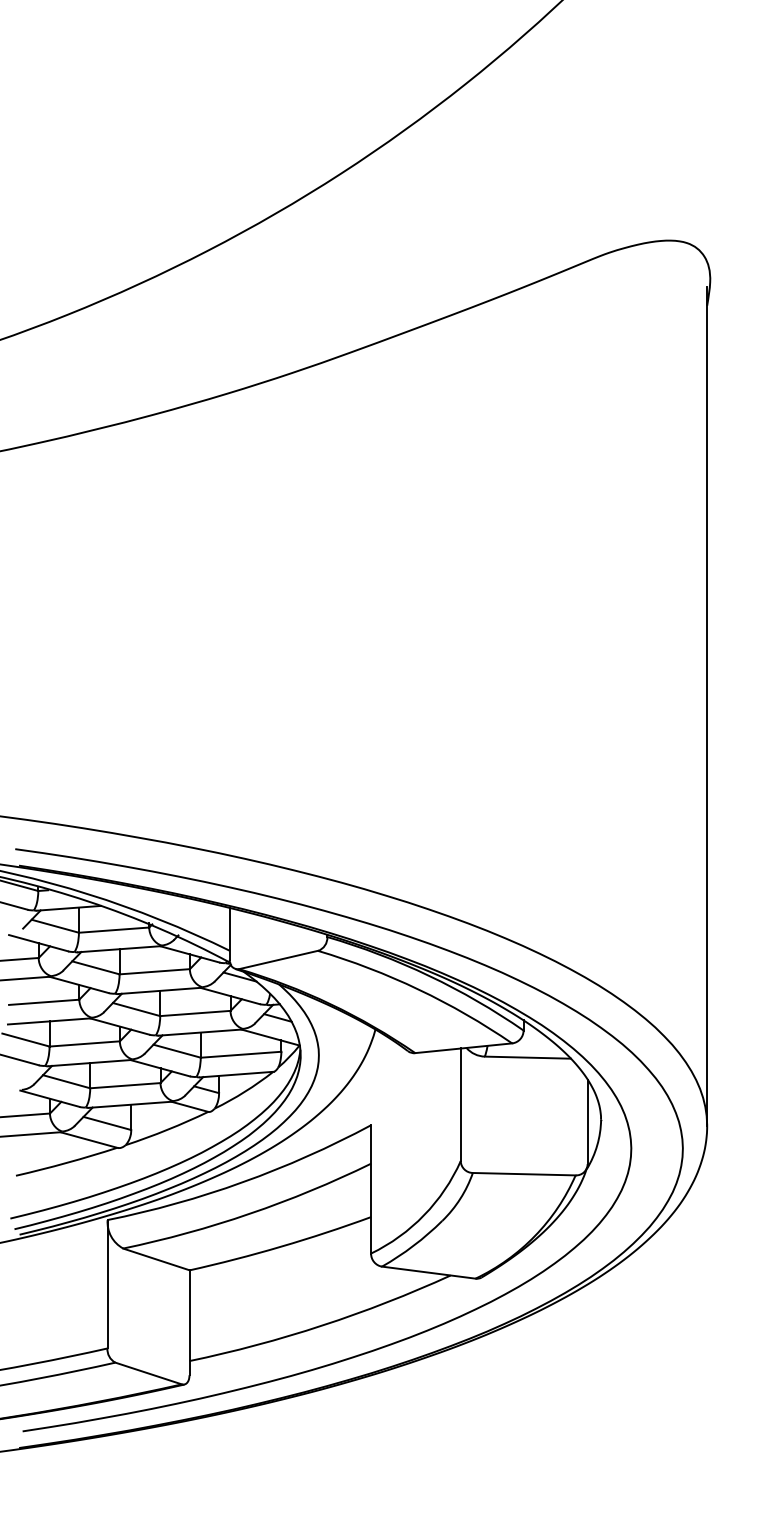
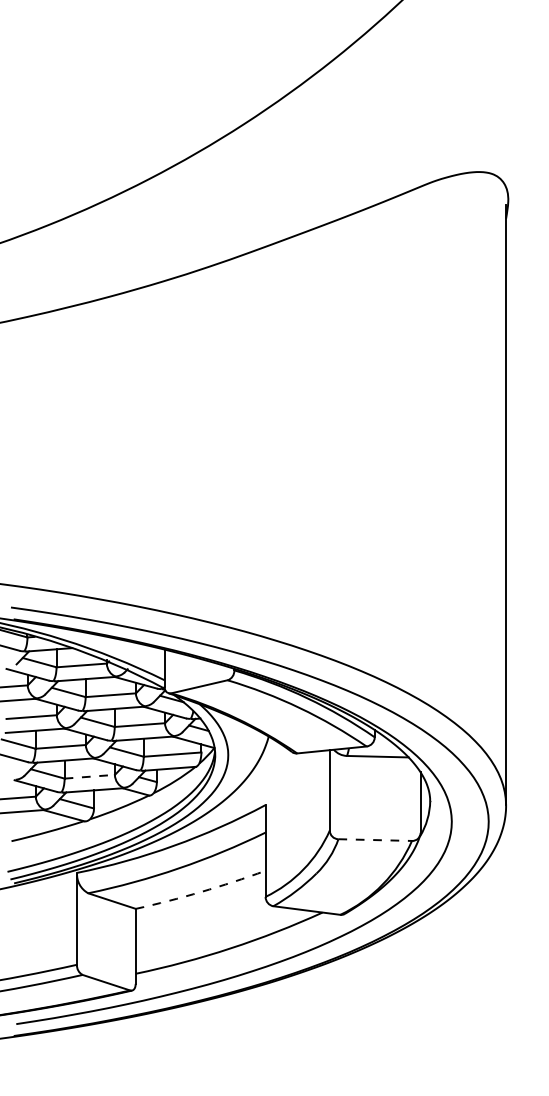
line: (126, 1085) -> (90, 776), solid -> dashed
line: (524, 1174) -> (375, 840), solid -> dashed
arc: (281, 1246) -> (201, 891), solid -> dashed

